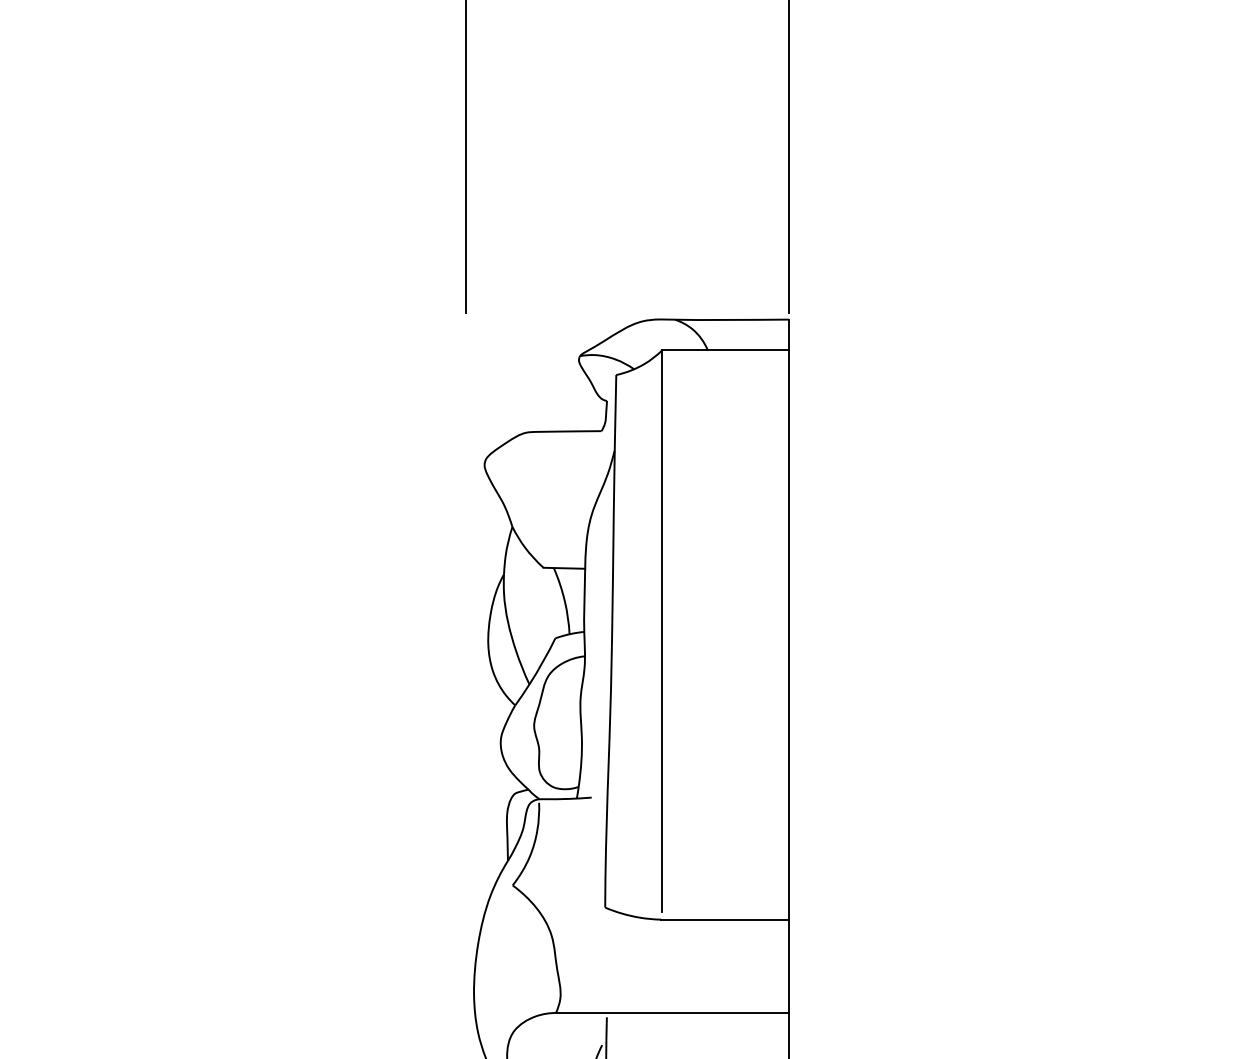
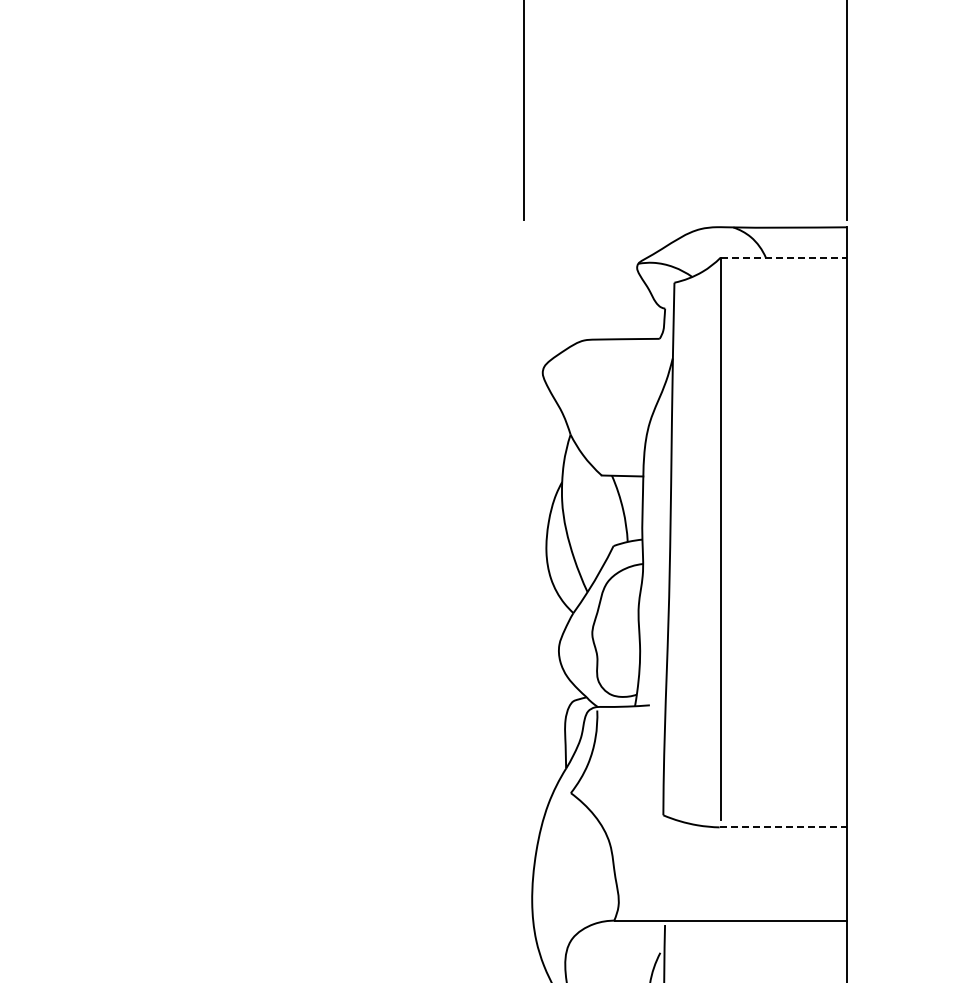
line: (726, 350) -> (784, 258), solid -> dashed
line: (725, 919) -> (783, 827), solid -> dashed

